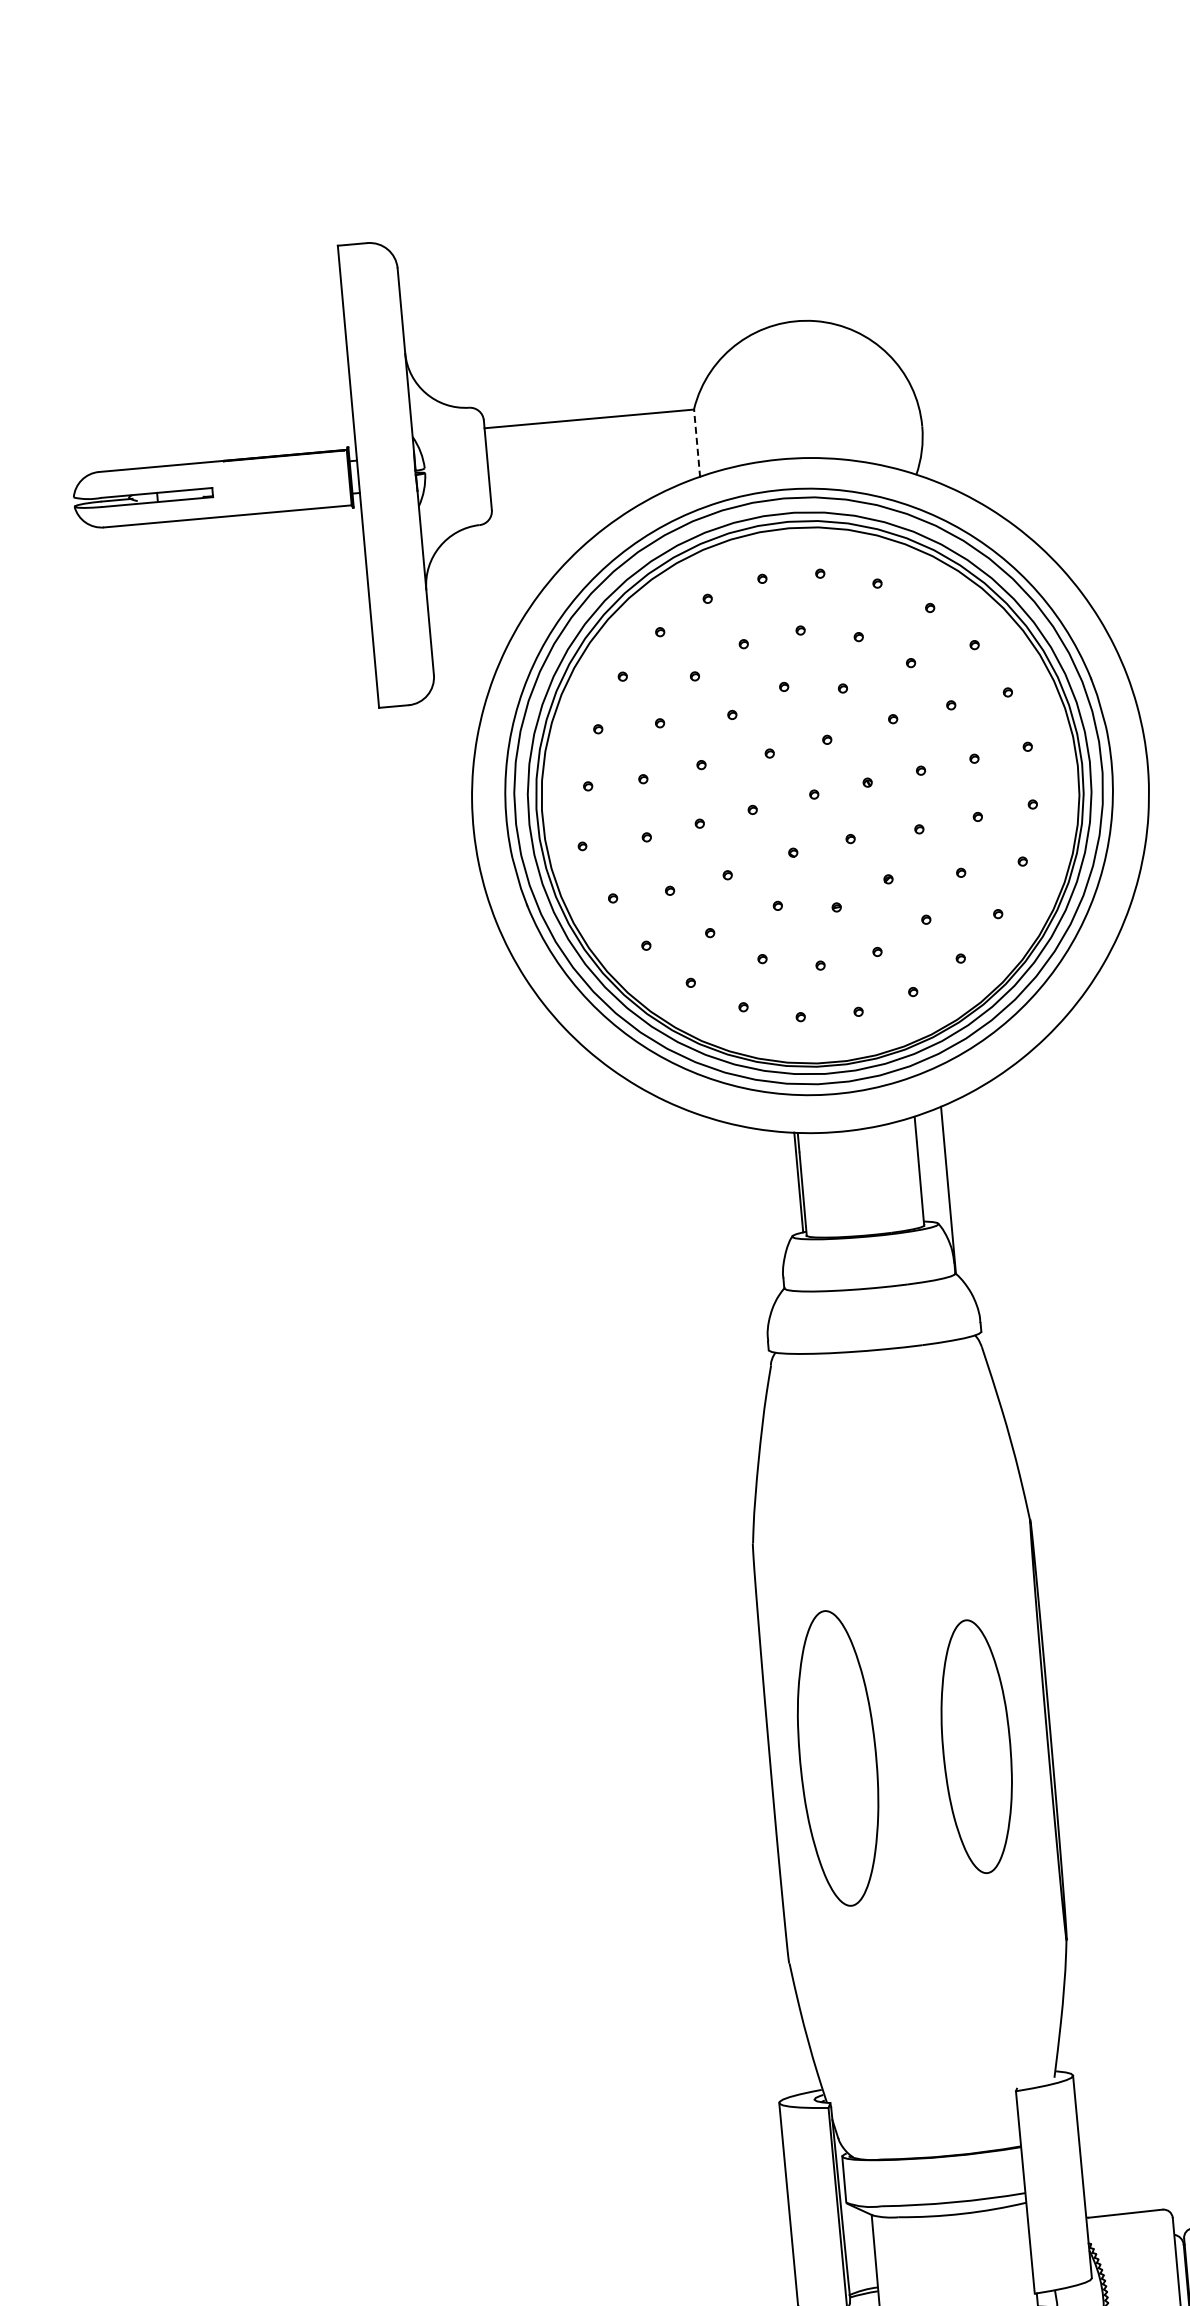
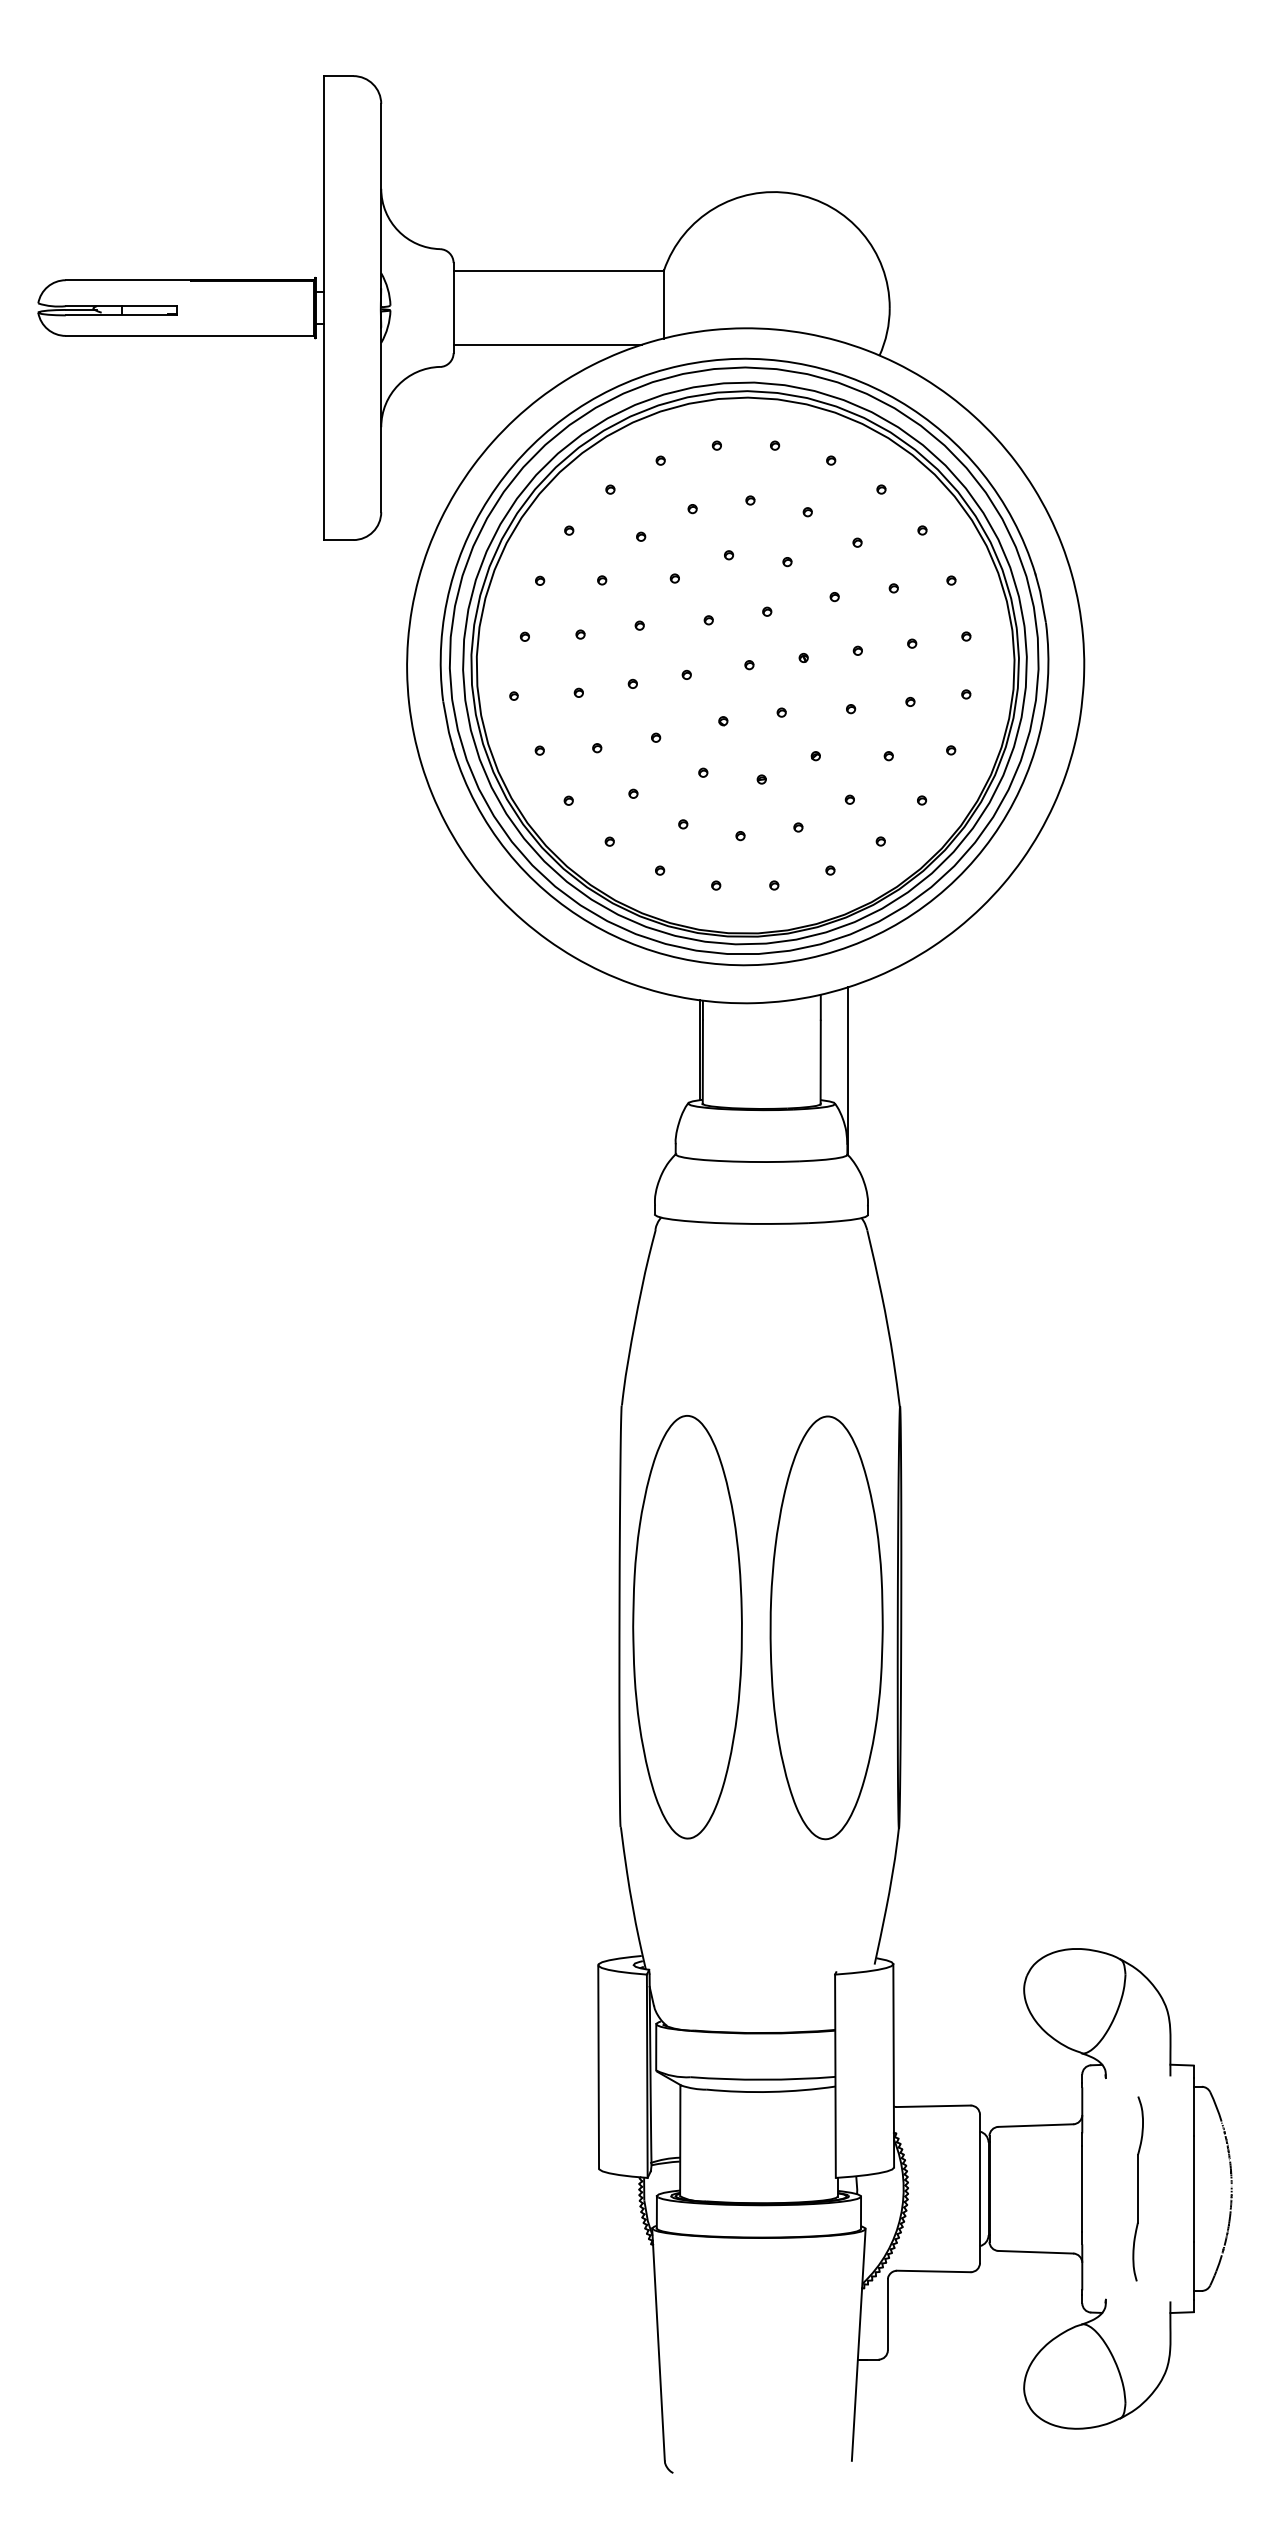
line: (696, 443) -> (663, 304), dashed -> solid
line: (584, 494) -> (547, 345), added
part: (976, 1746) -> (826, 1627), size x1.67
part: (838, 1758) -> (687, 1627), size x1.43

